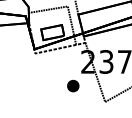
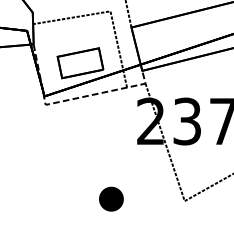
part: (73, 86) -> (111, 200), moved

